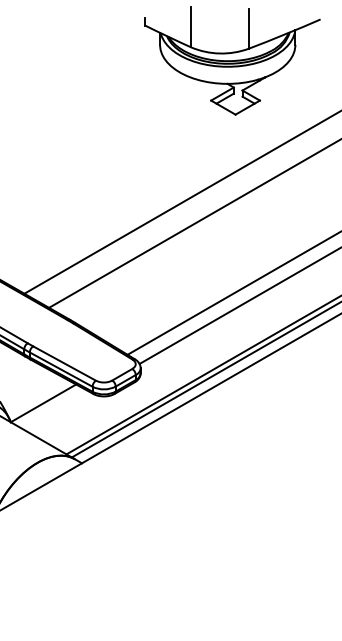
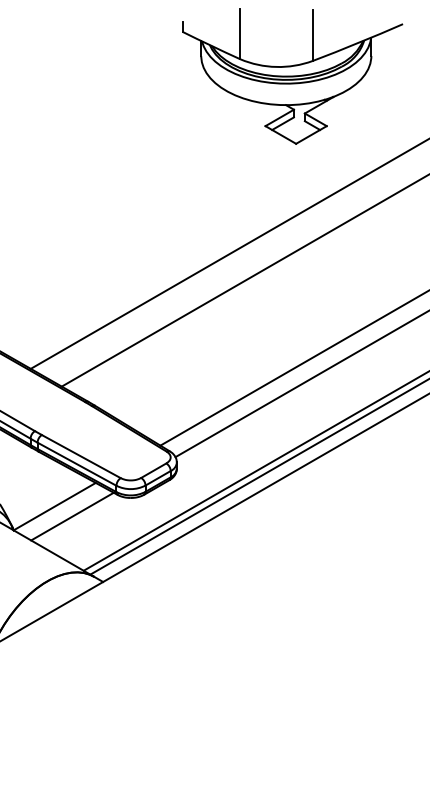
line: (57, 411) -> (72, 516), added

